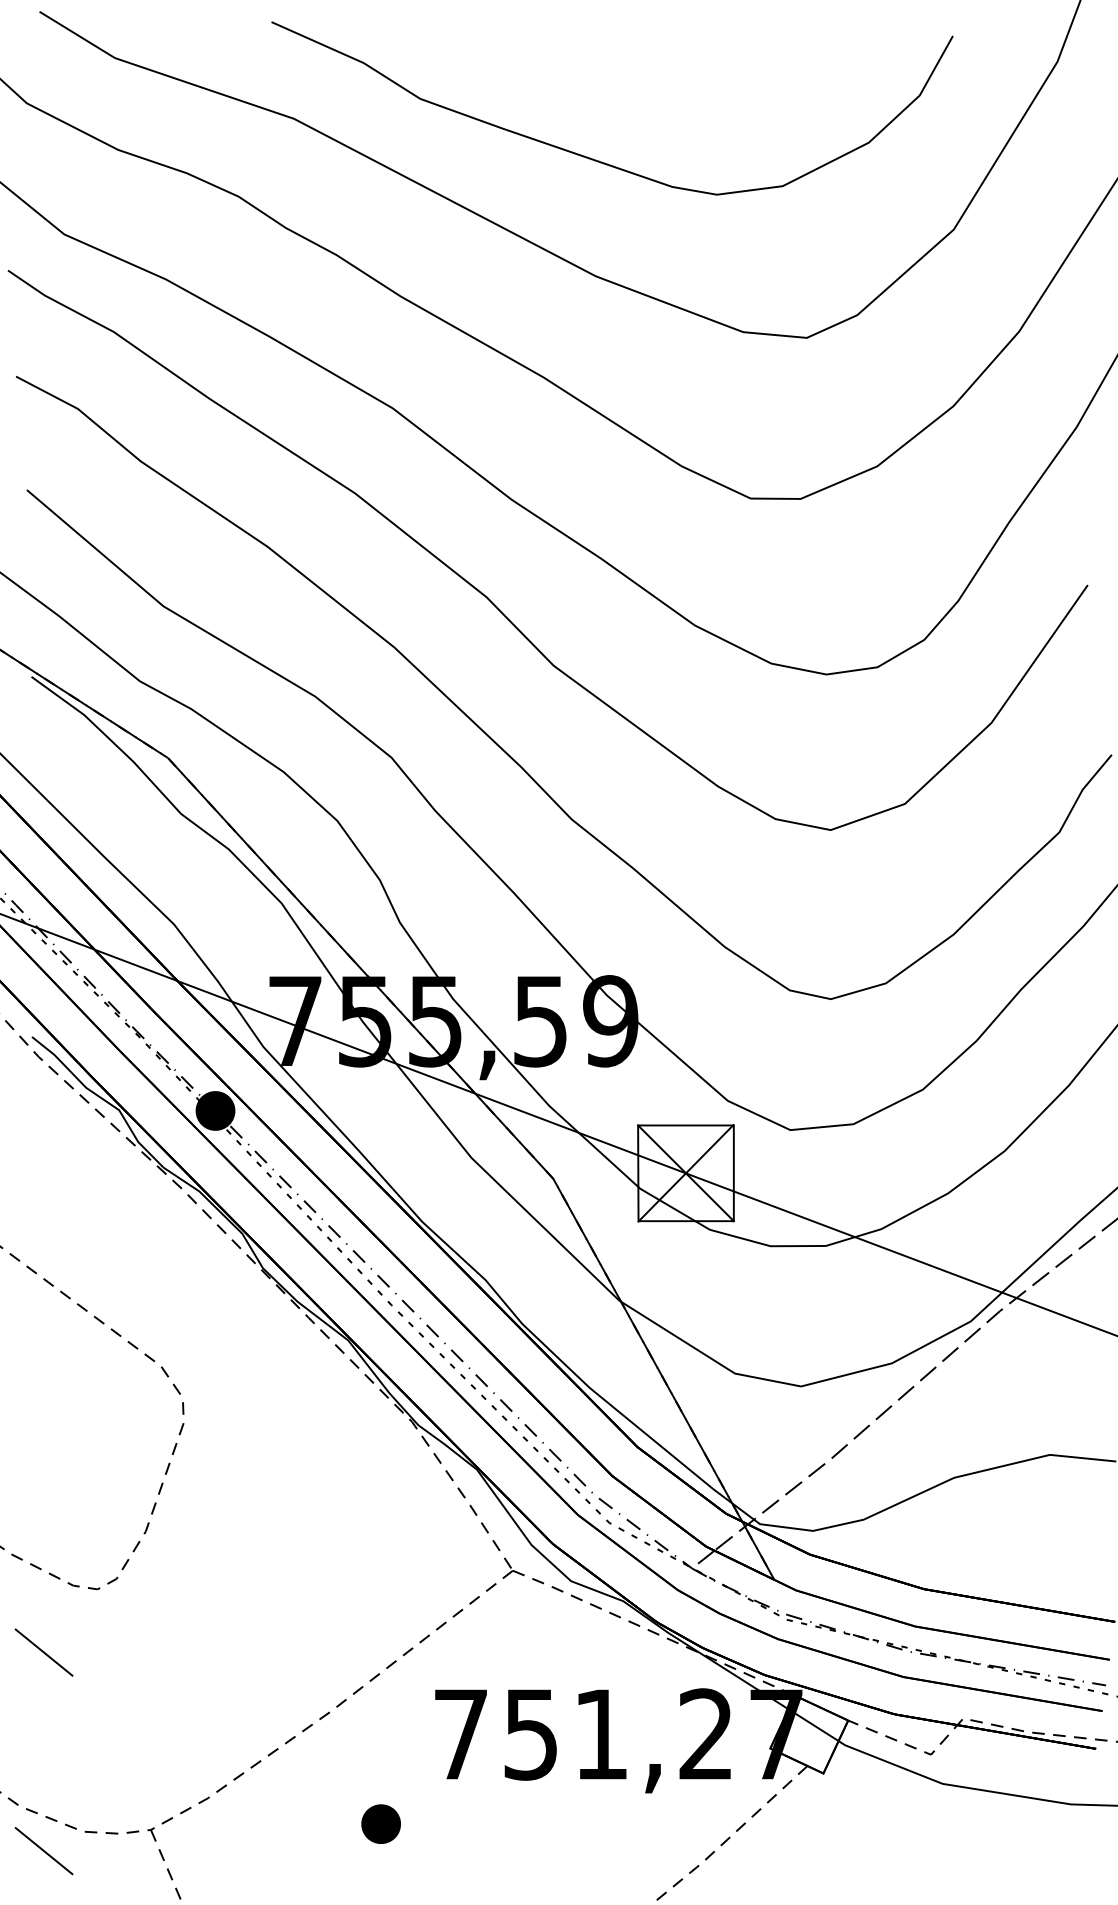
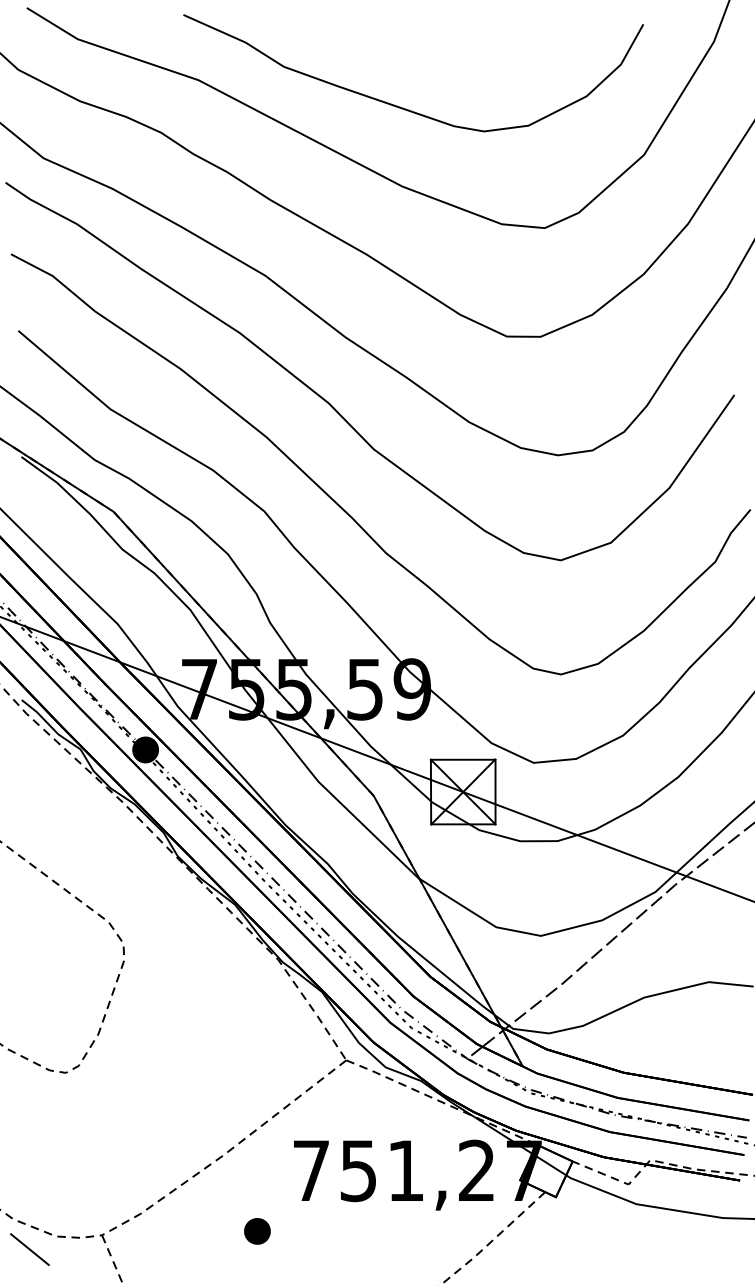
line: (43, 1652) -> (29, 1115), removed

